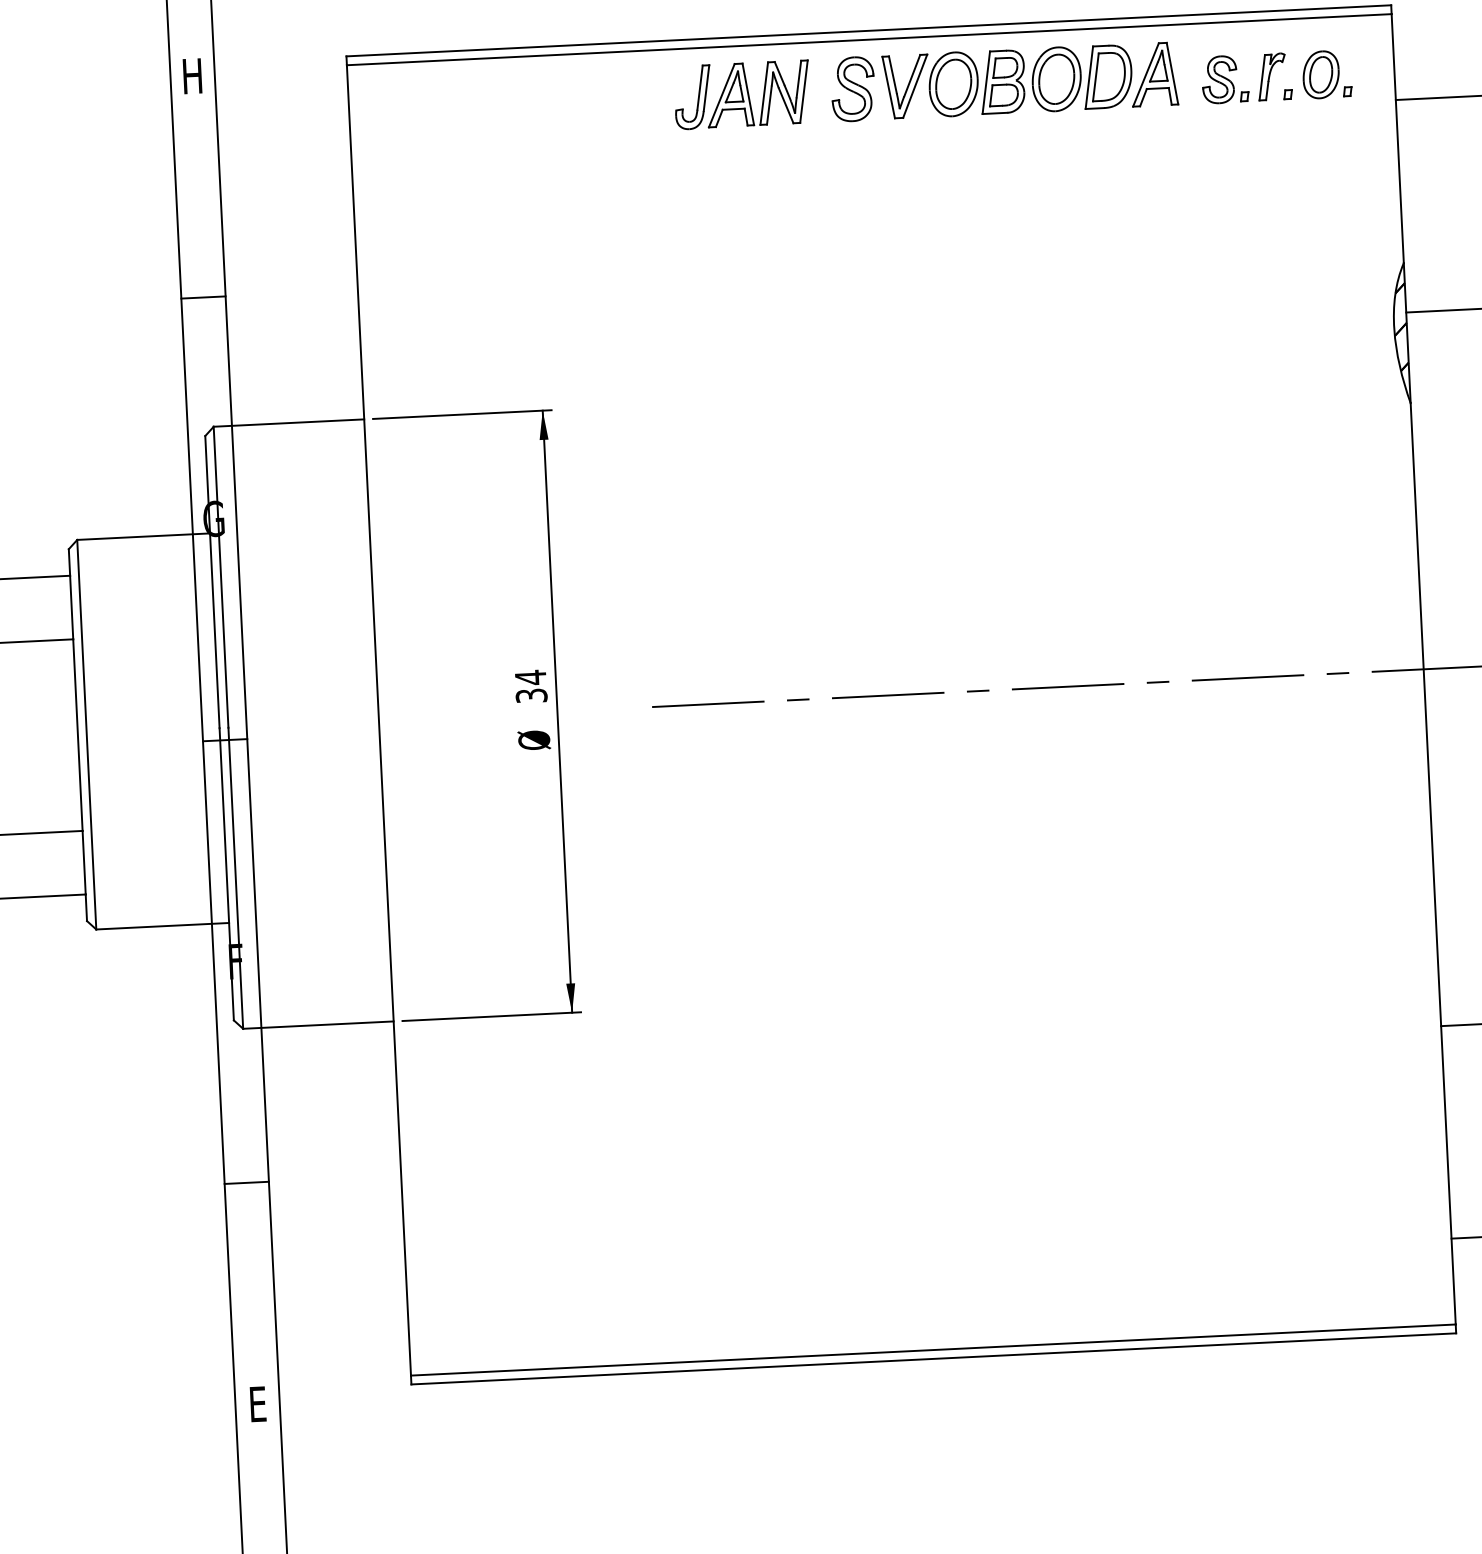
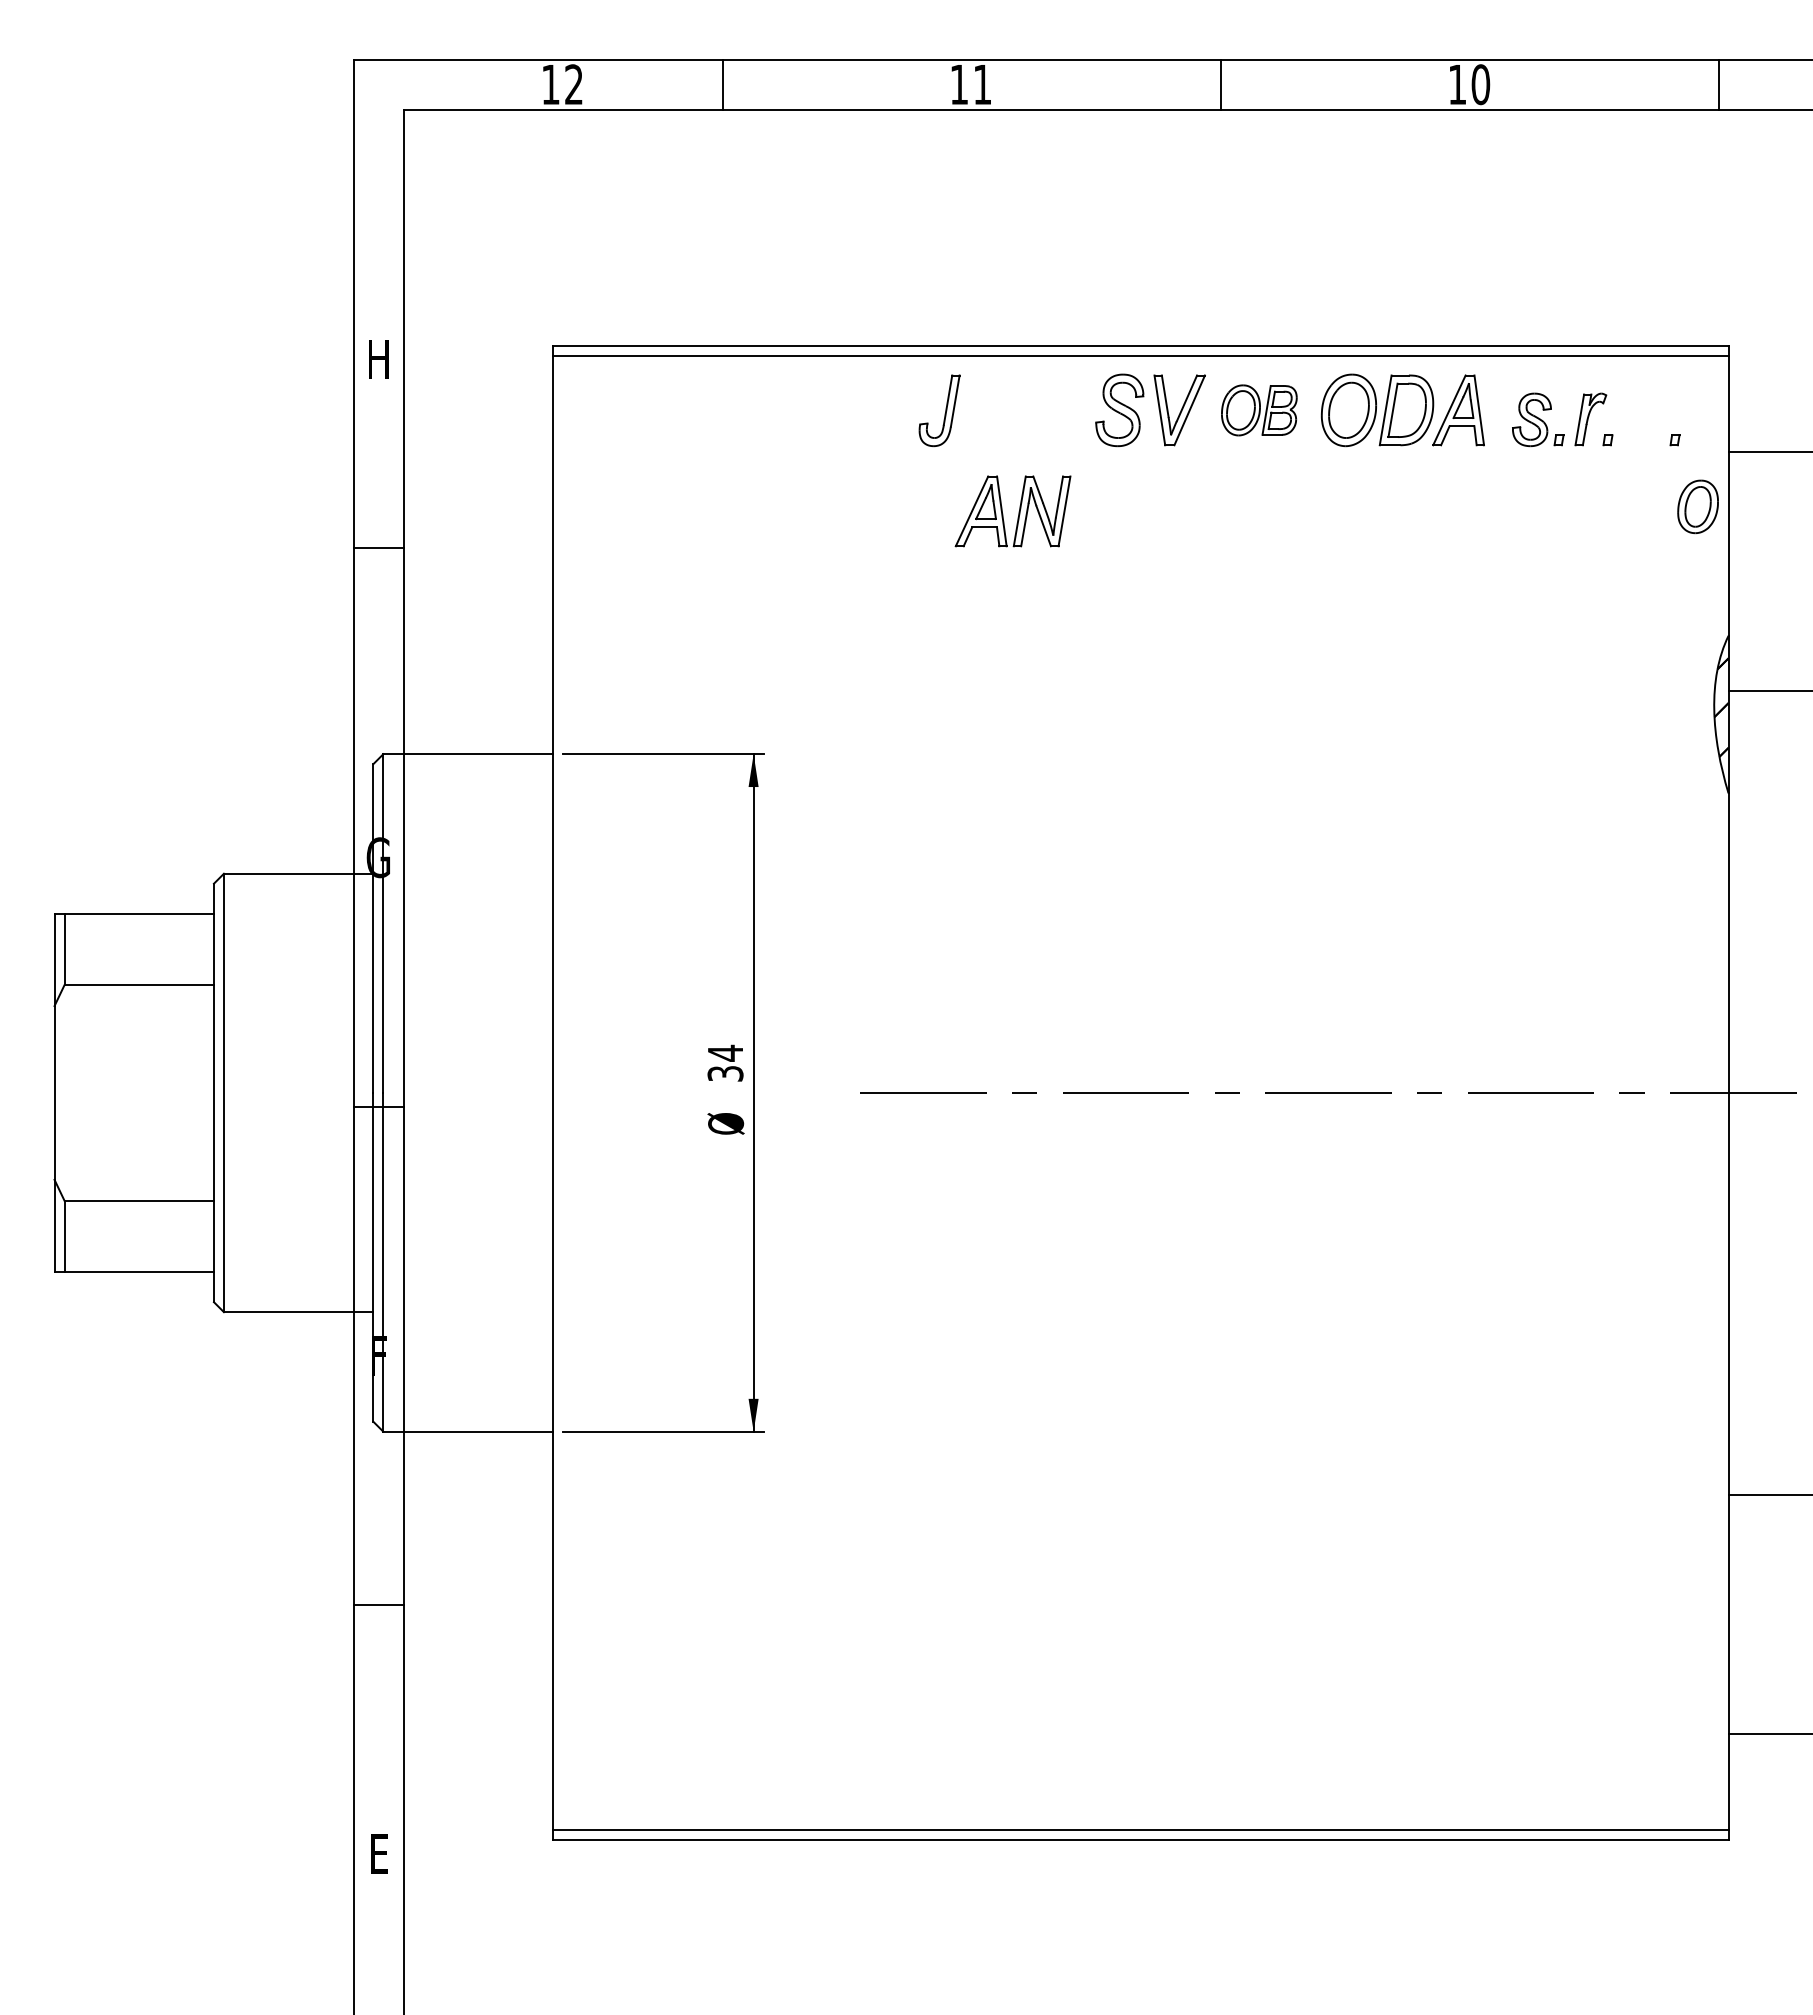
part: (1320, 74) -> (1697, 506), moved
part: (977, 83) -> (1259, 410), size x0.7
part: (757, 94) -> (1012, 511), moved
line: (203, 297) -> (378, 548), moved

